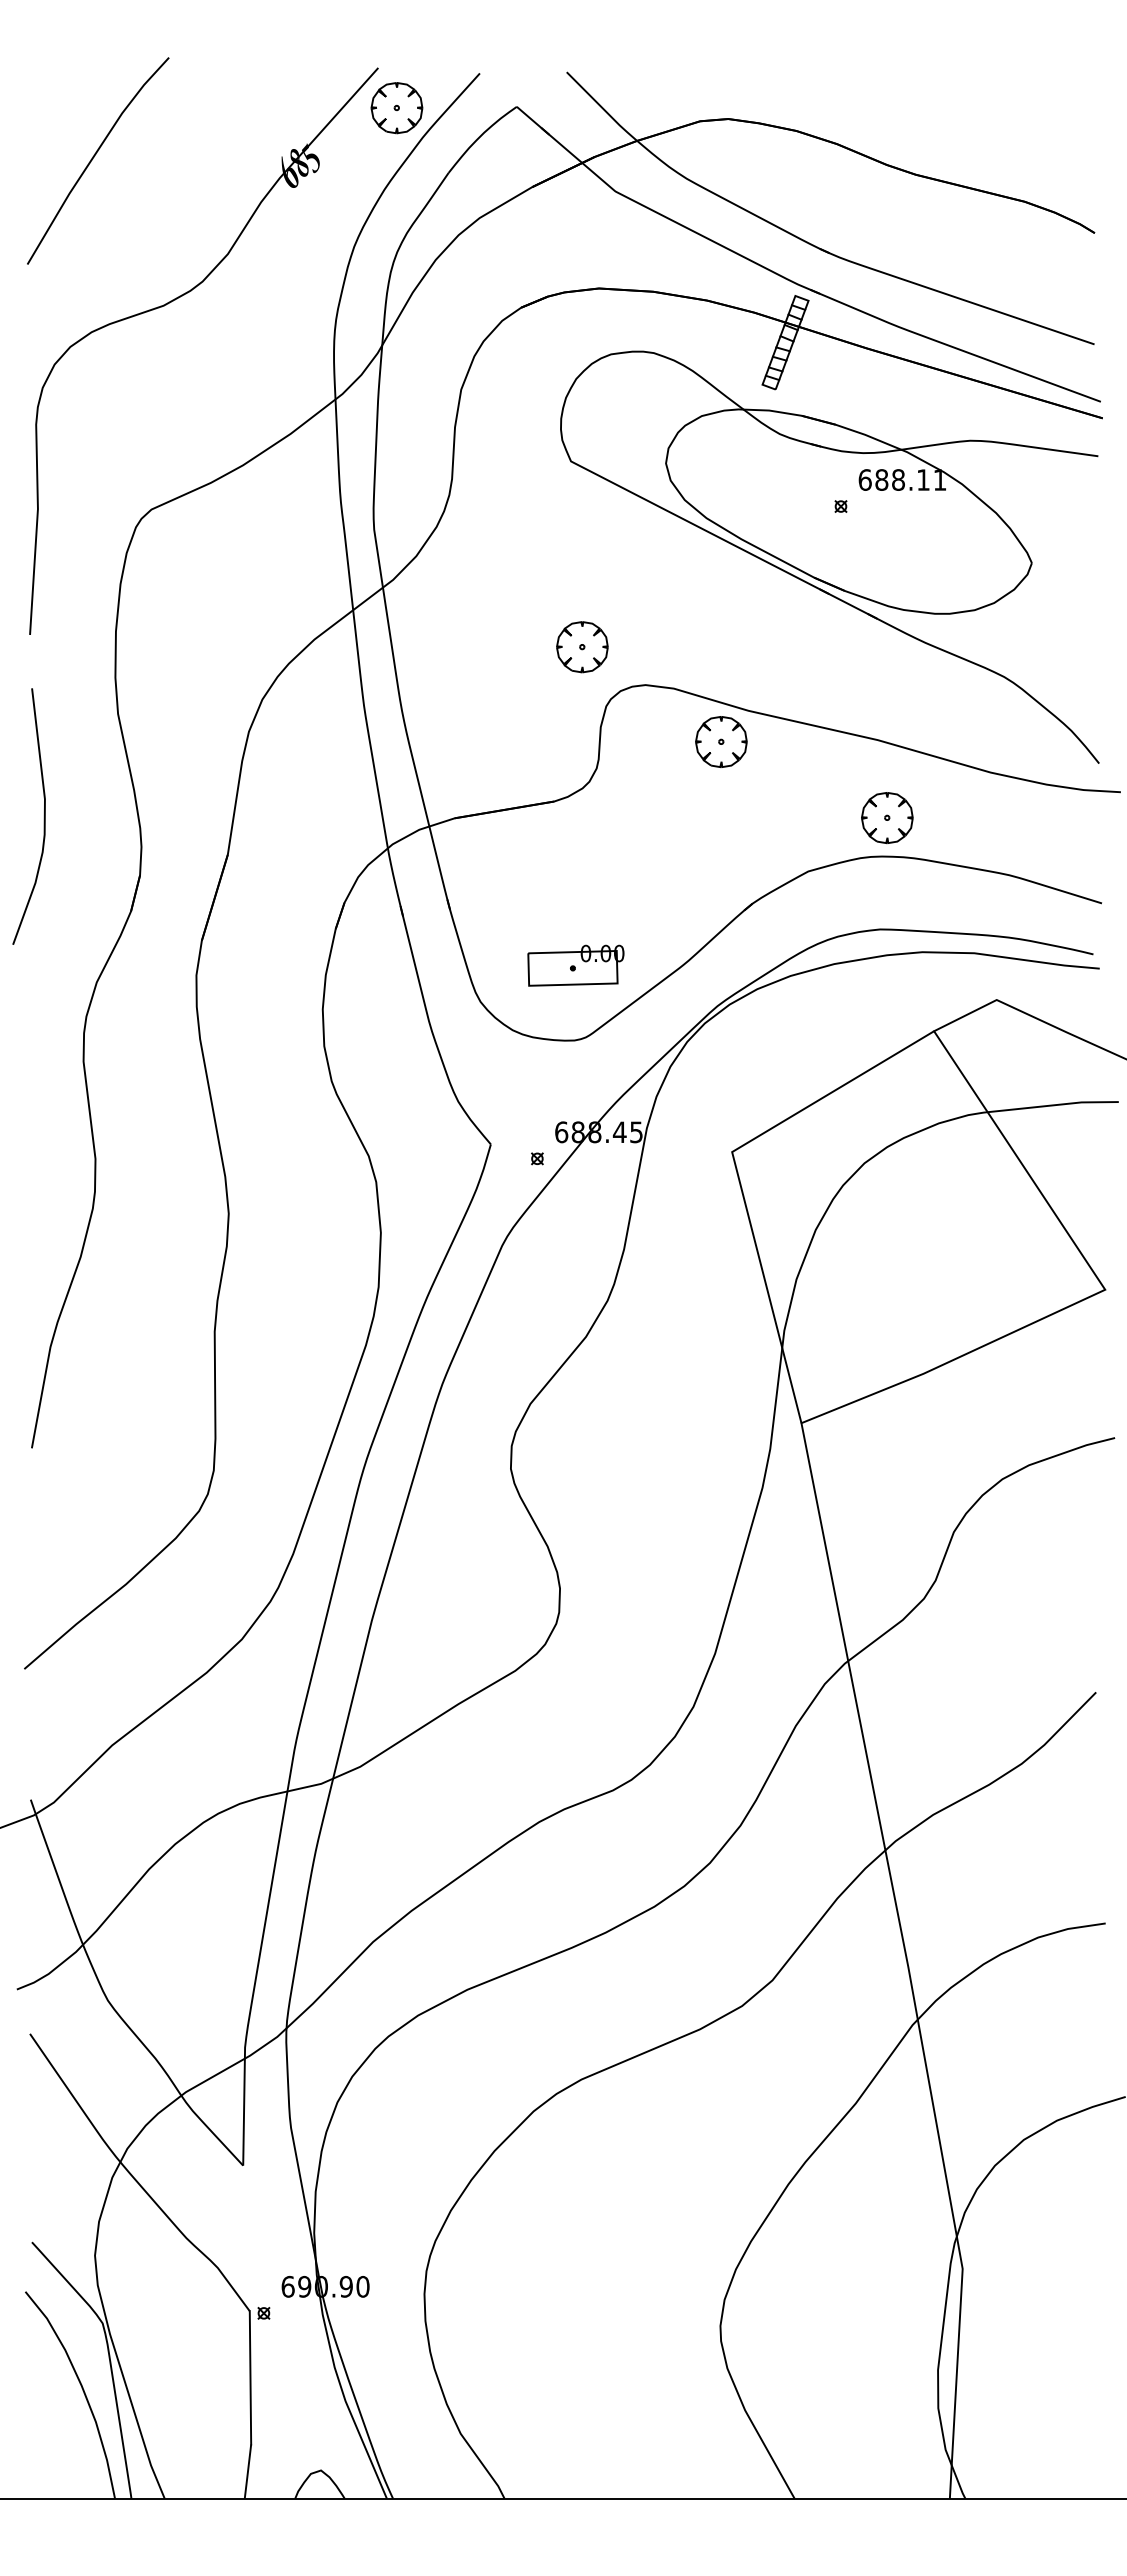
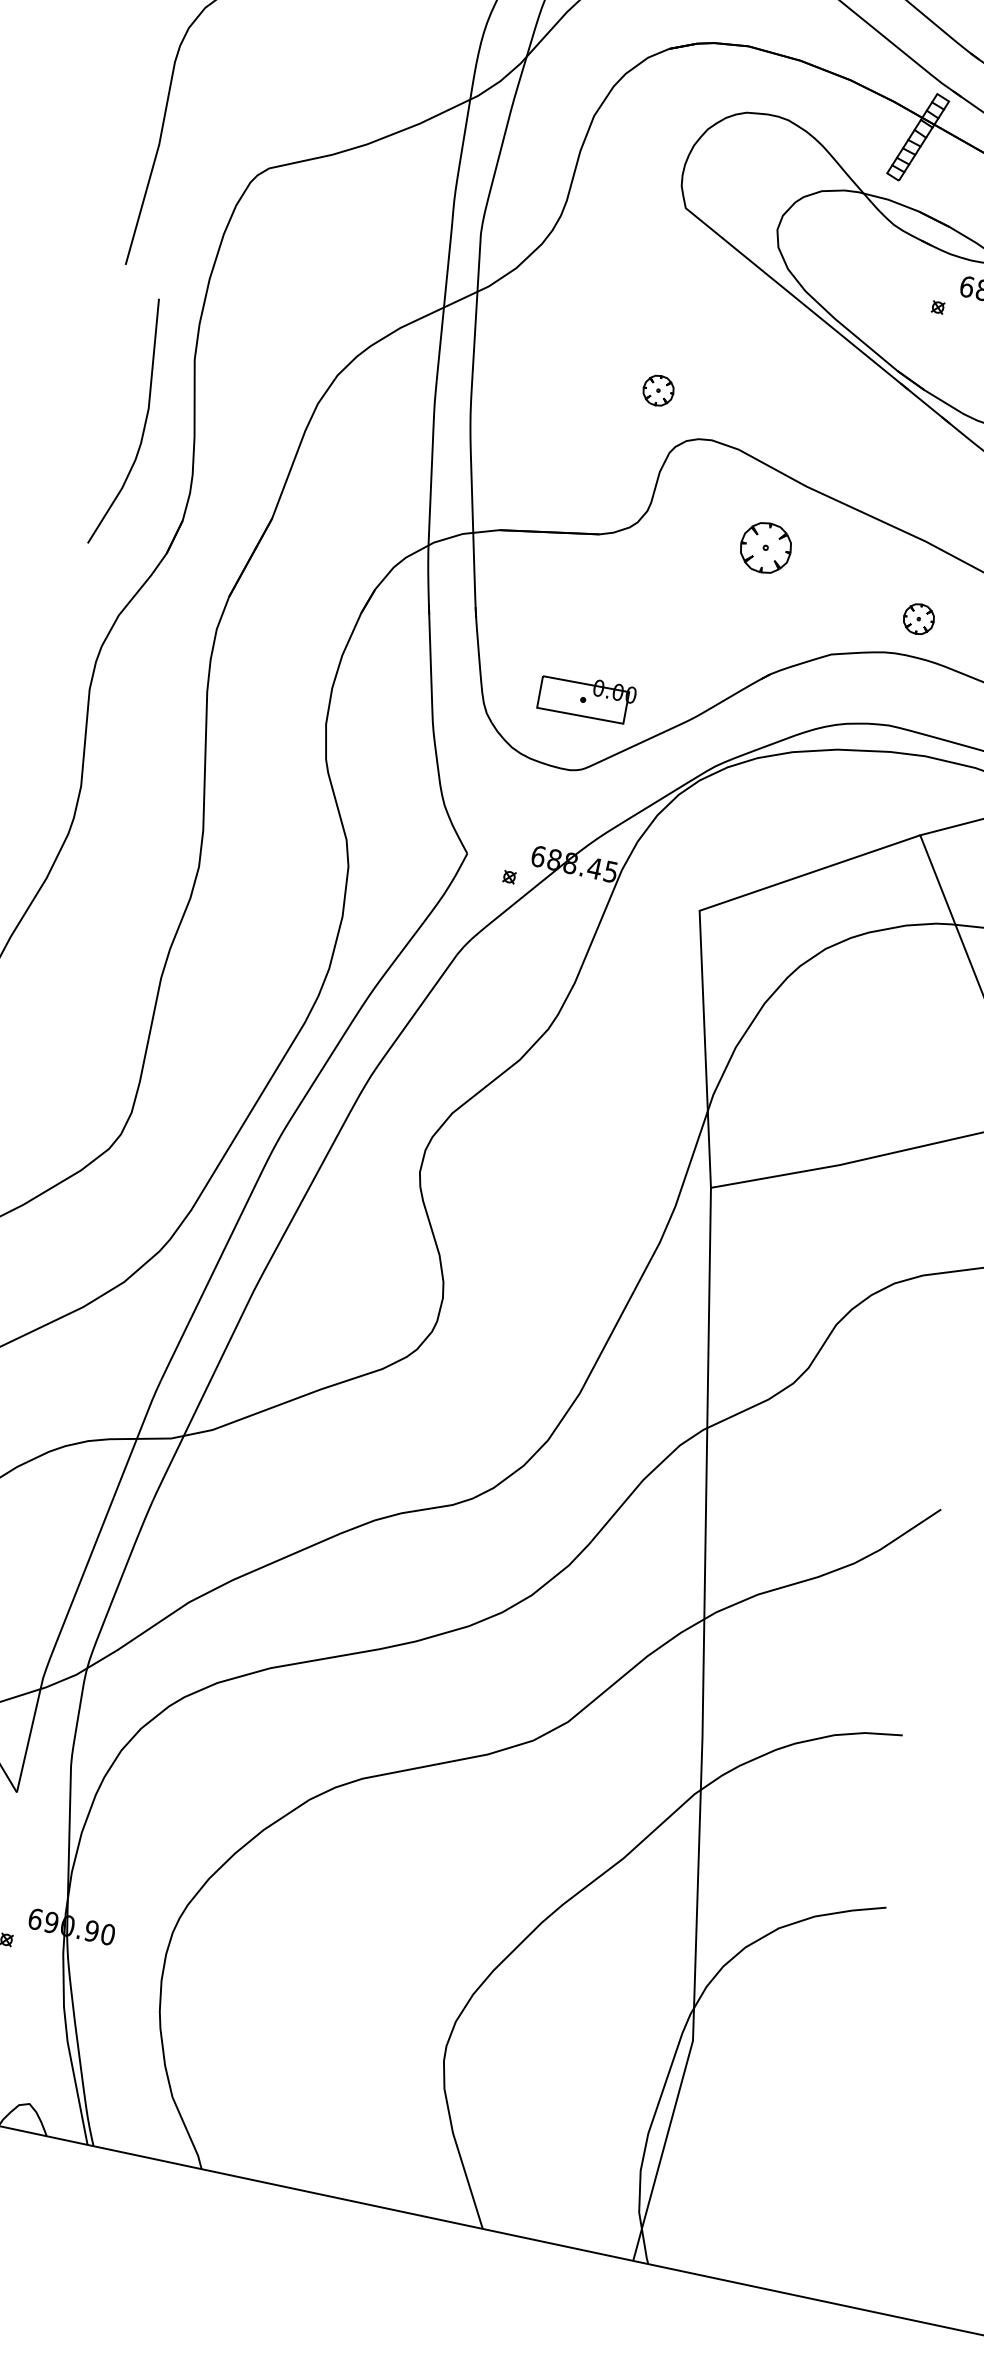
part: (582, 647) -> (658, 390), size x0.6
part: (721, 742) -> (765, 548), moved
curve: (43, 816) -> (143, 425), moved
part: (887, 818) -> (918, 619), size x0.6

